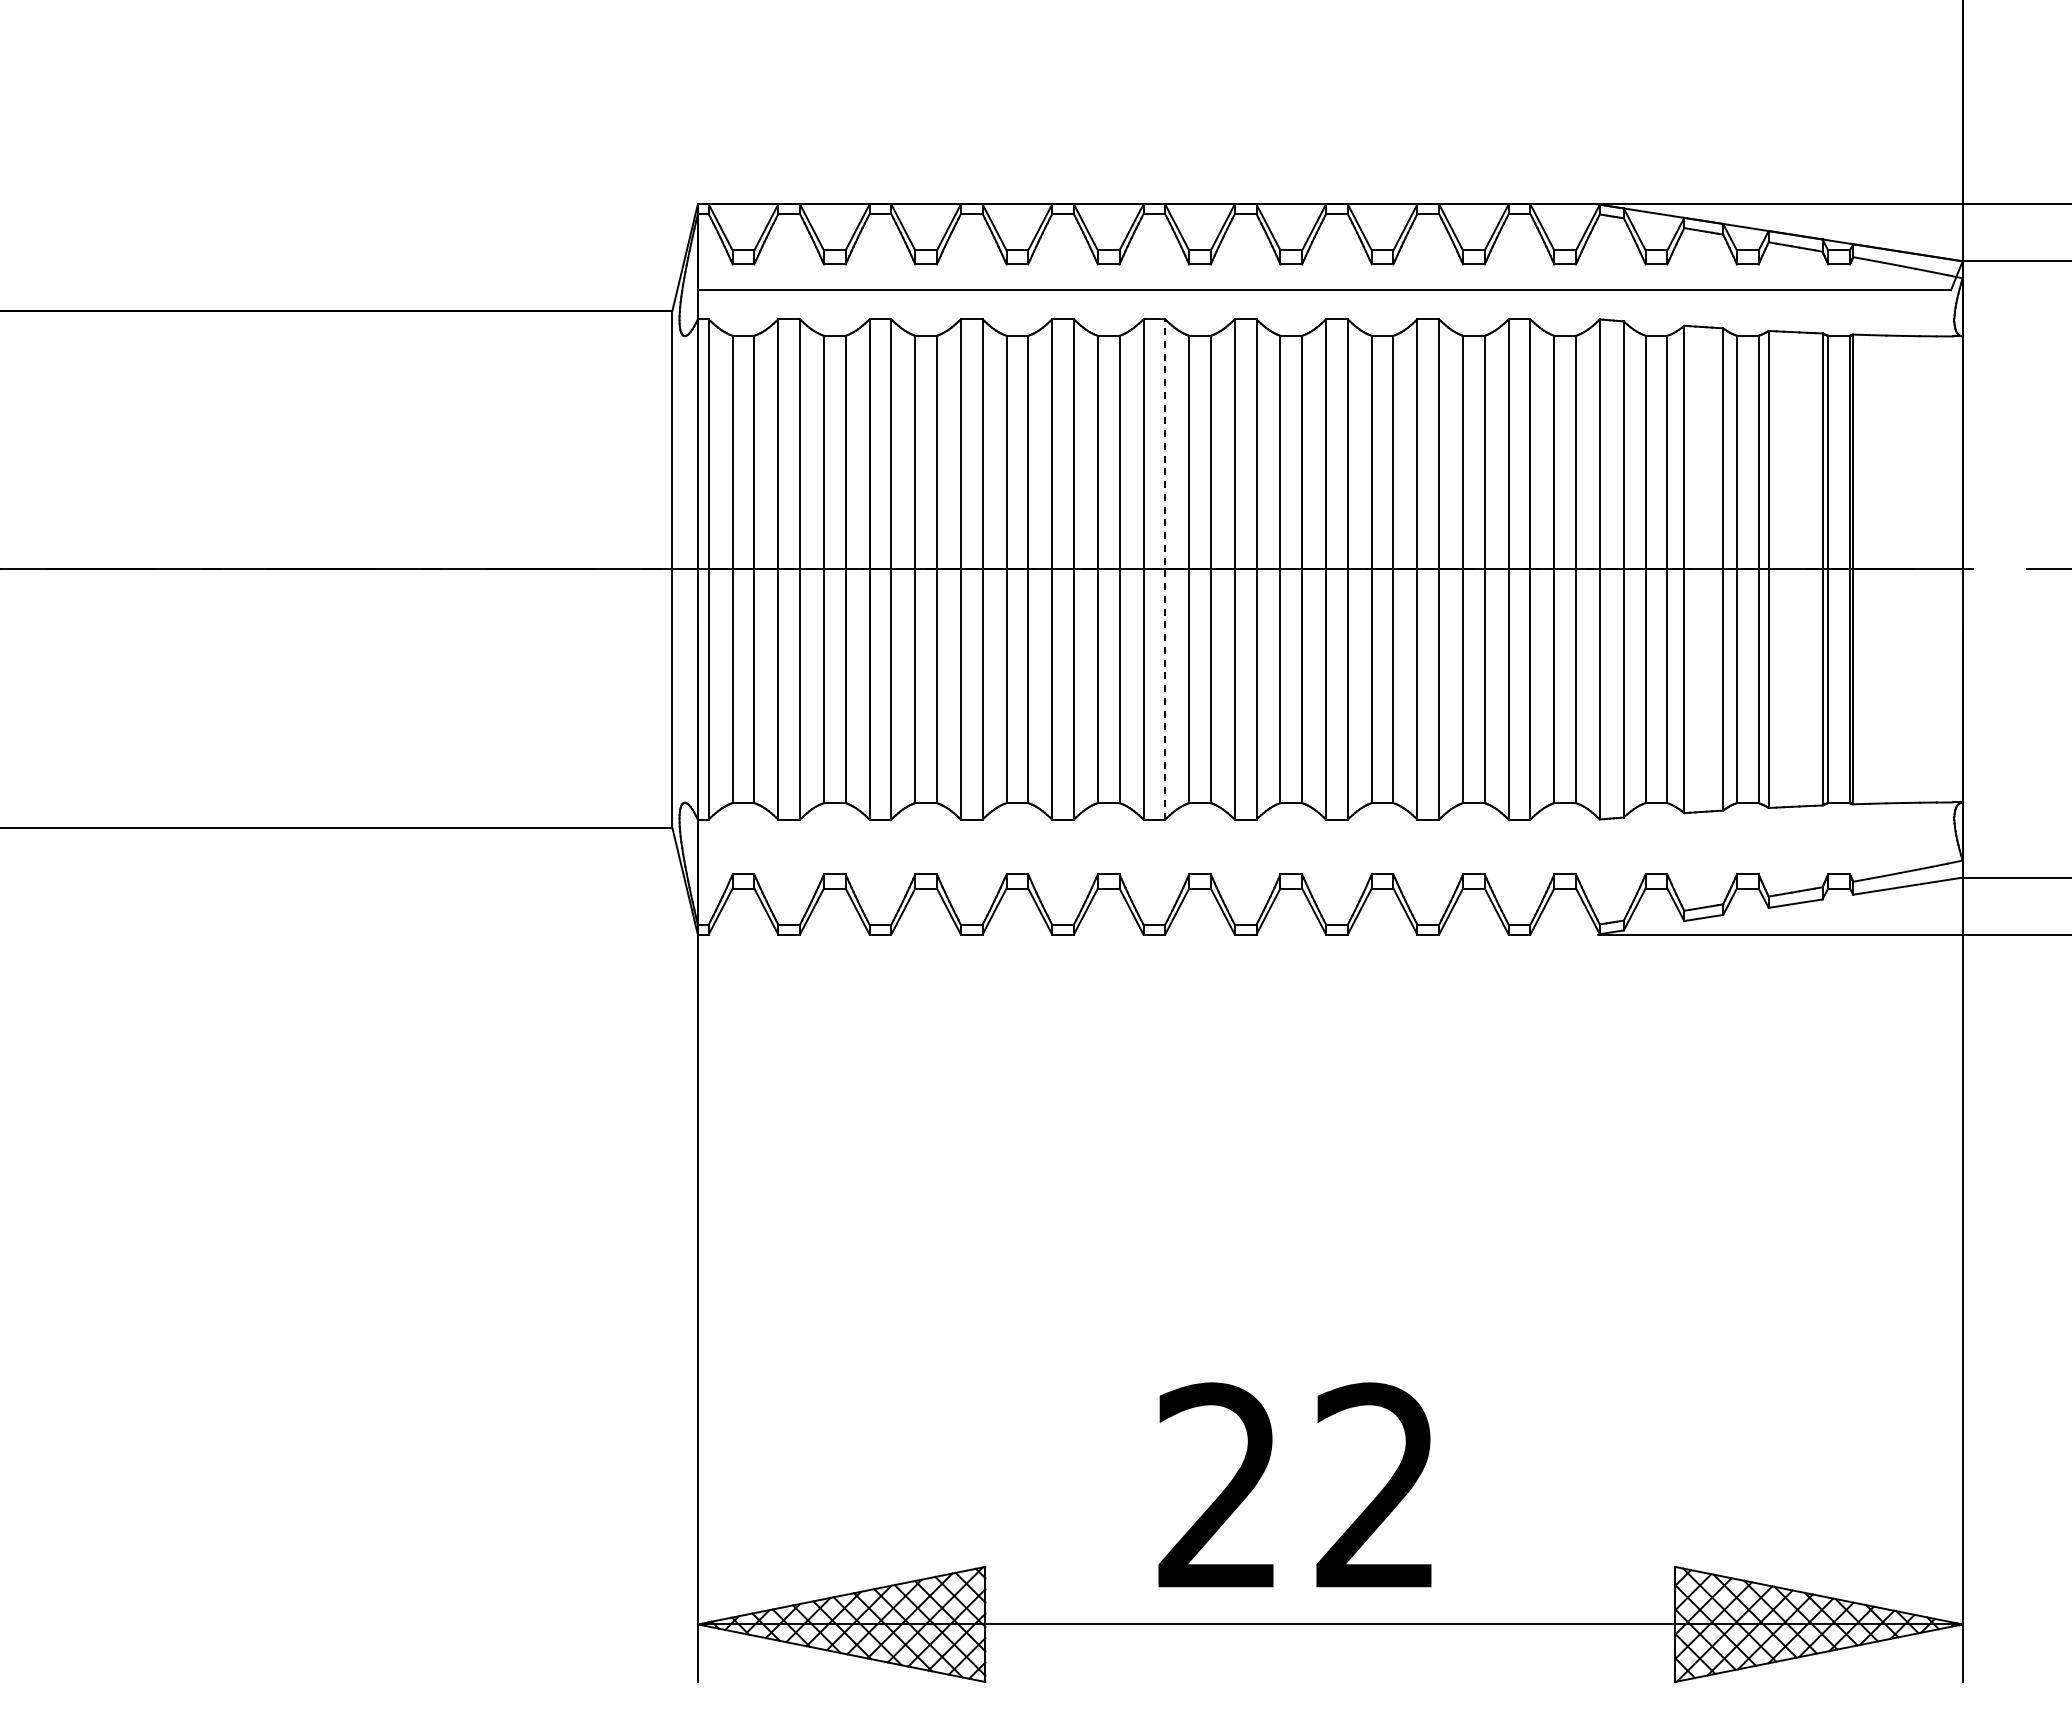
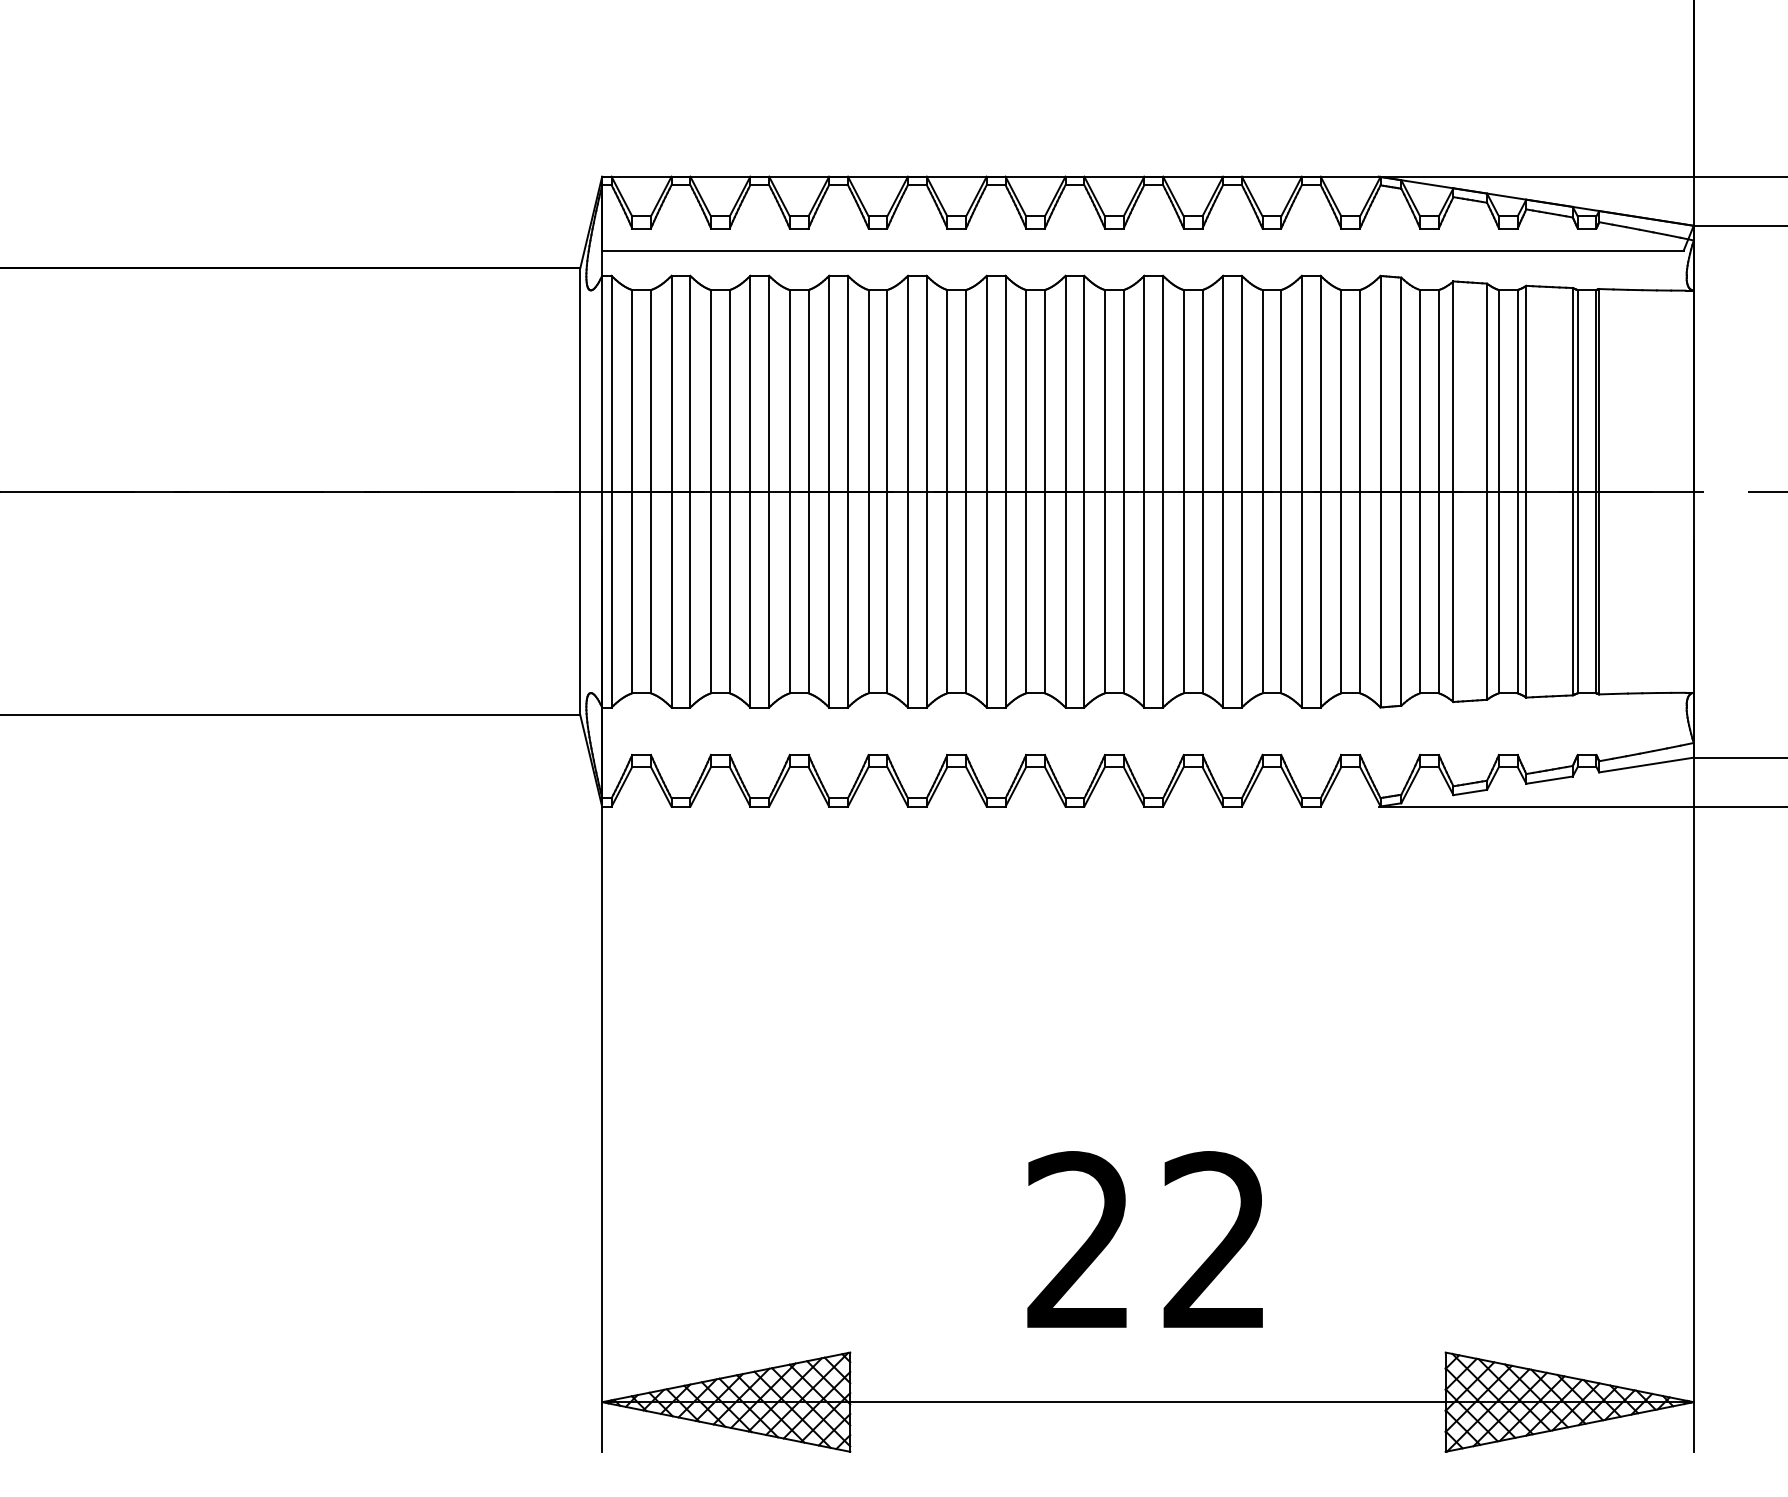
line: (1165, 568) -> (1005, 490), dashed -> solid
text: (1294, 1484) -> (1144, 1239), moved

